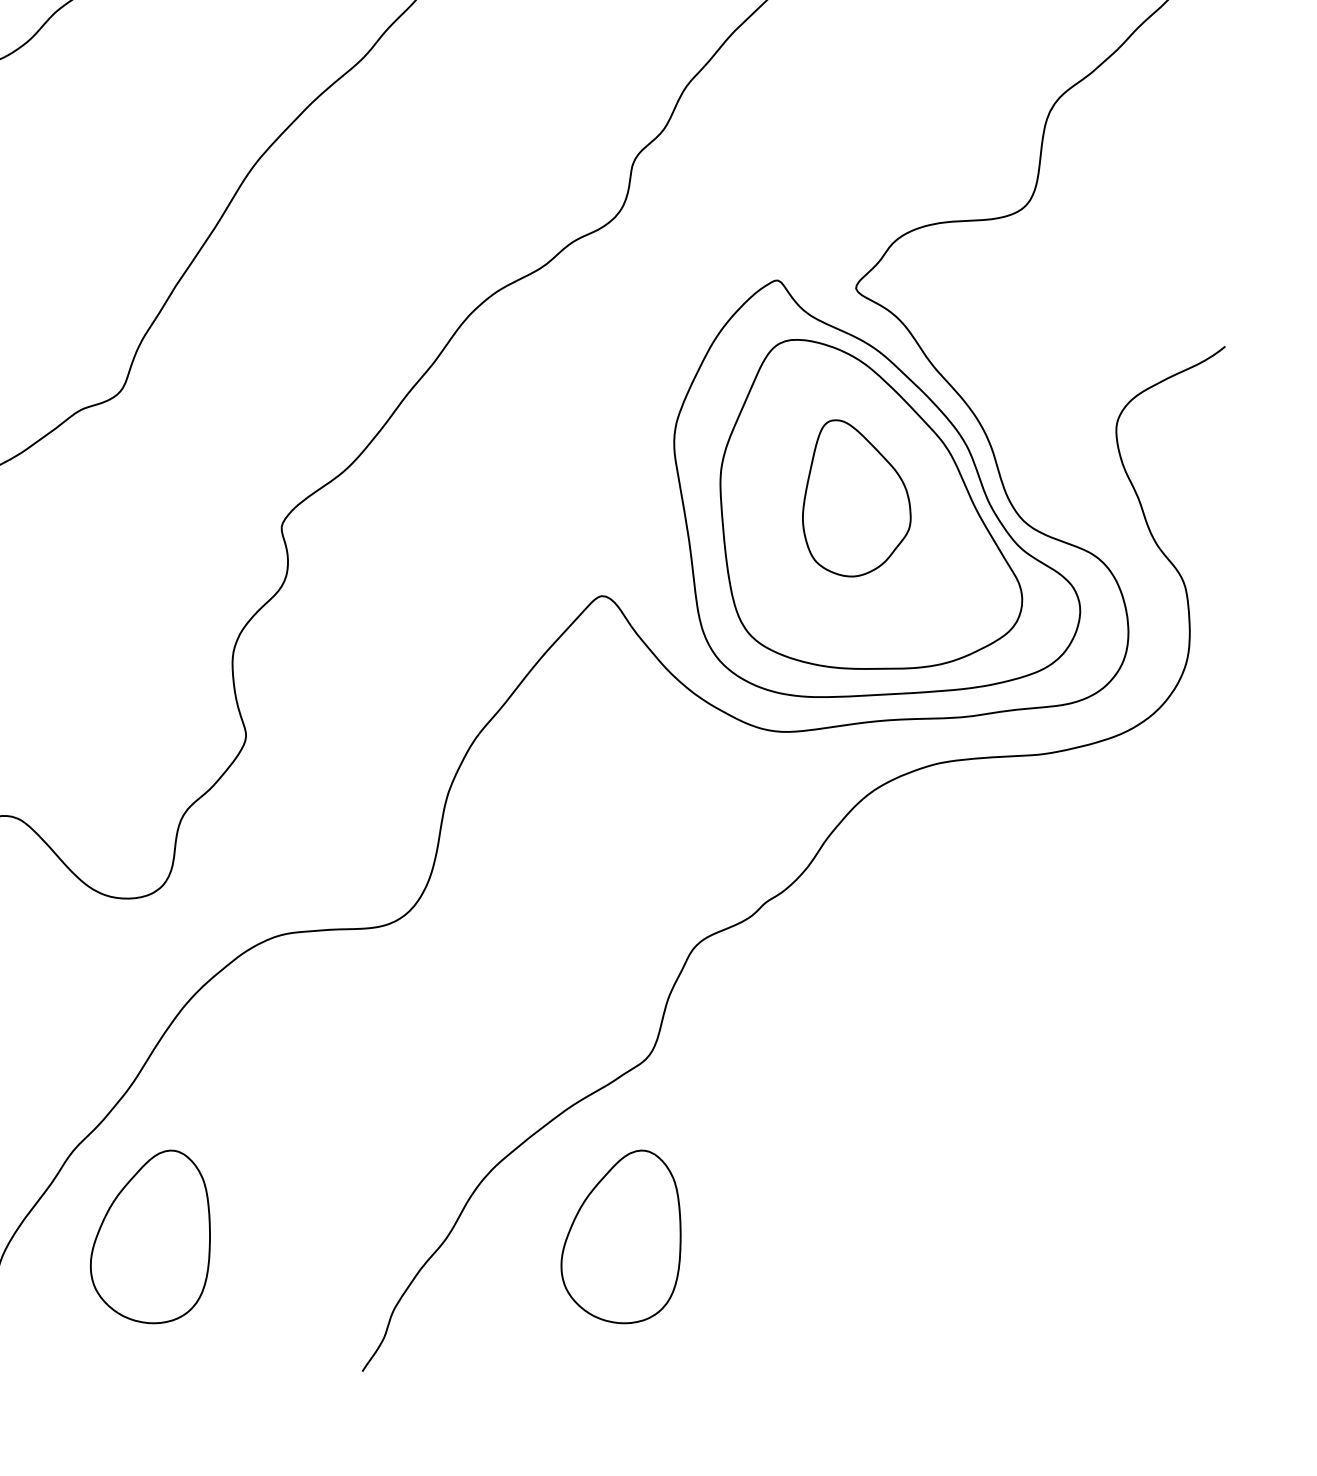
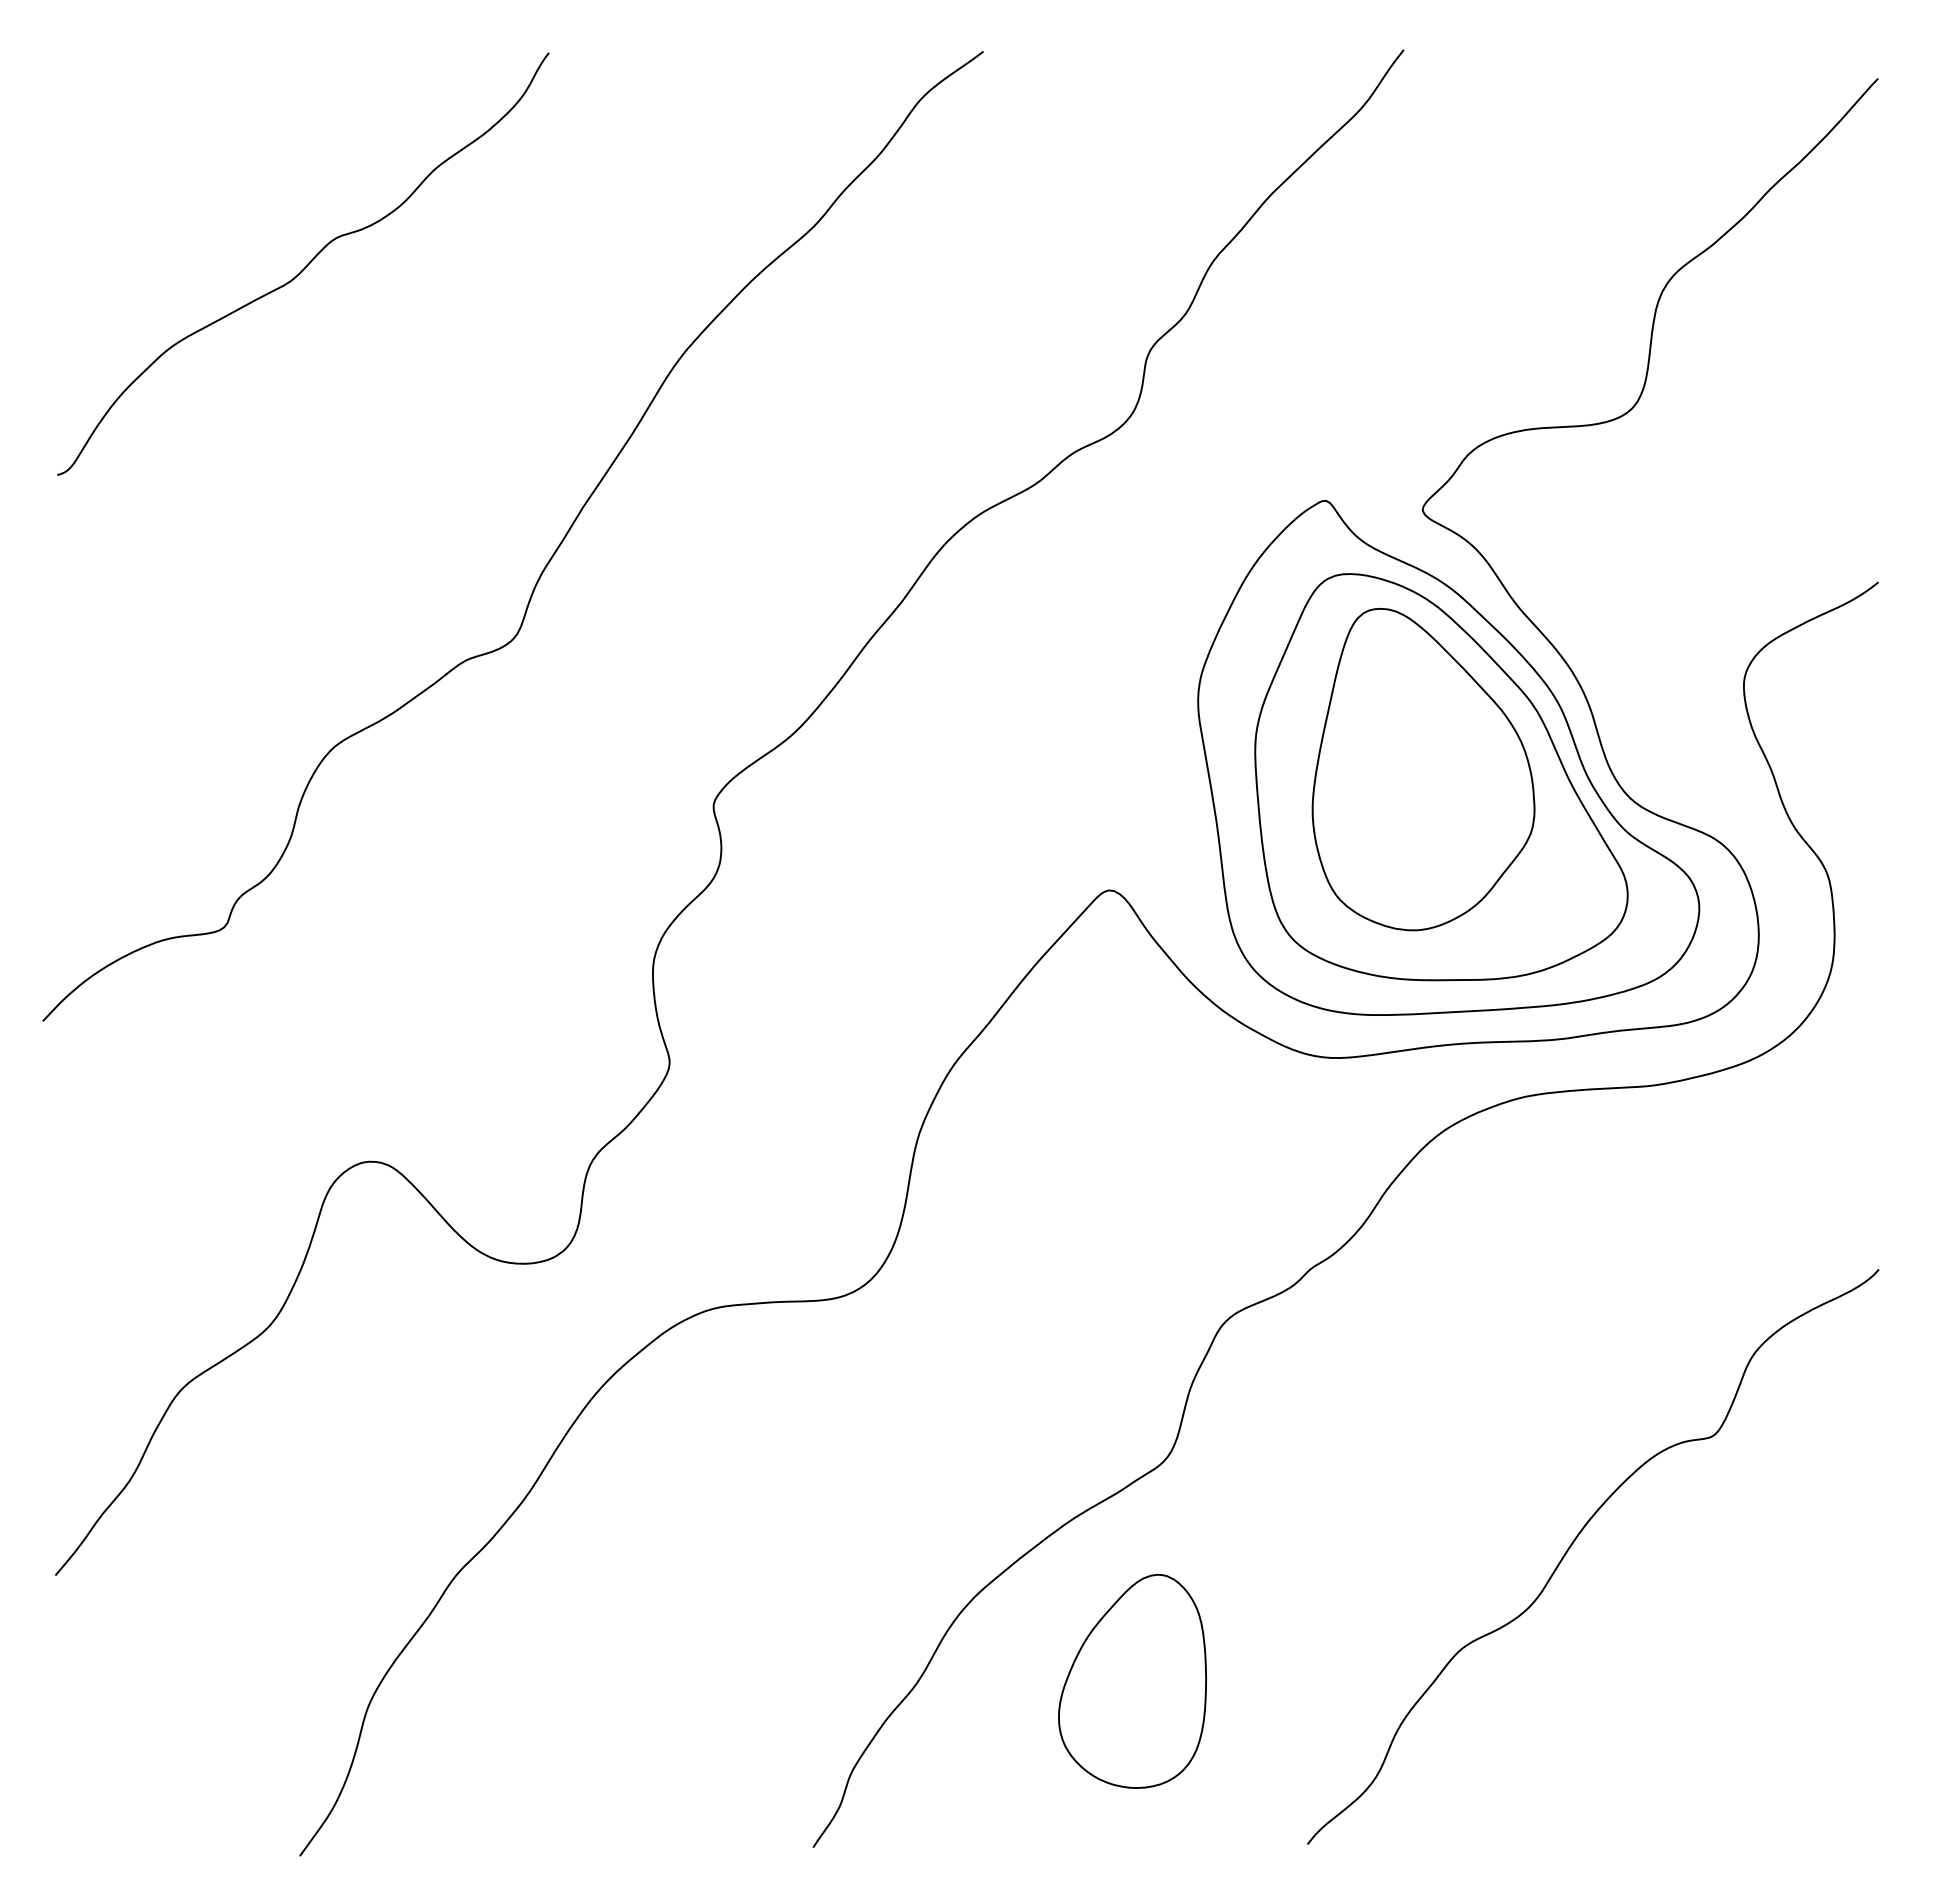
part: (856, 498) -> (1423, 769), size x1.67
curve: (979, 1124) -> (1574, 1542), added
part: (150, 1236) -> (551, 1680), removed

